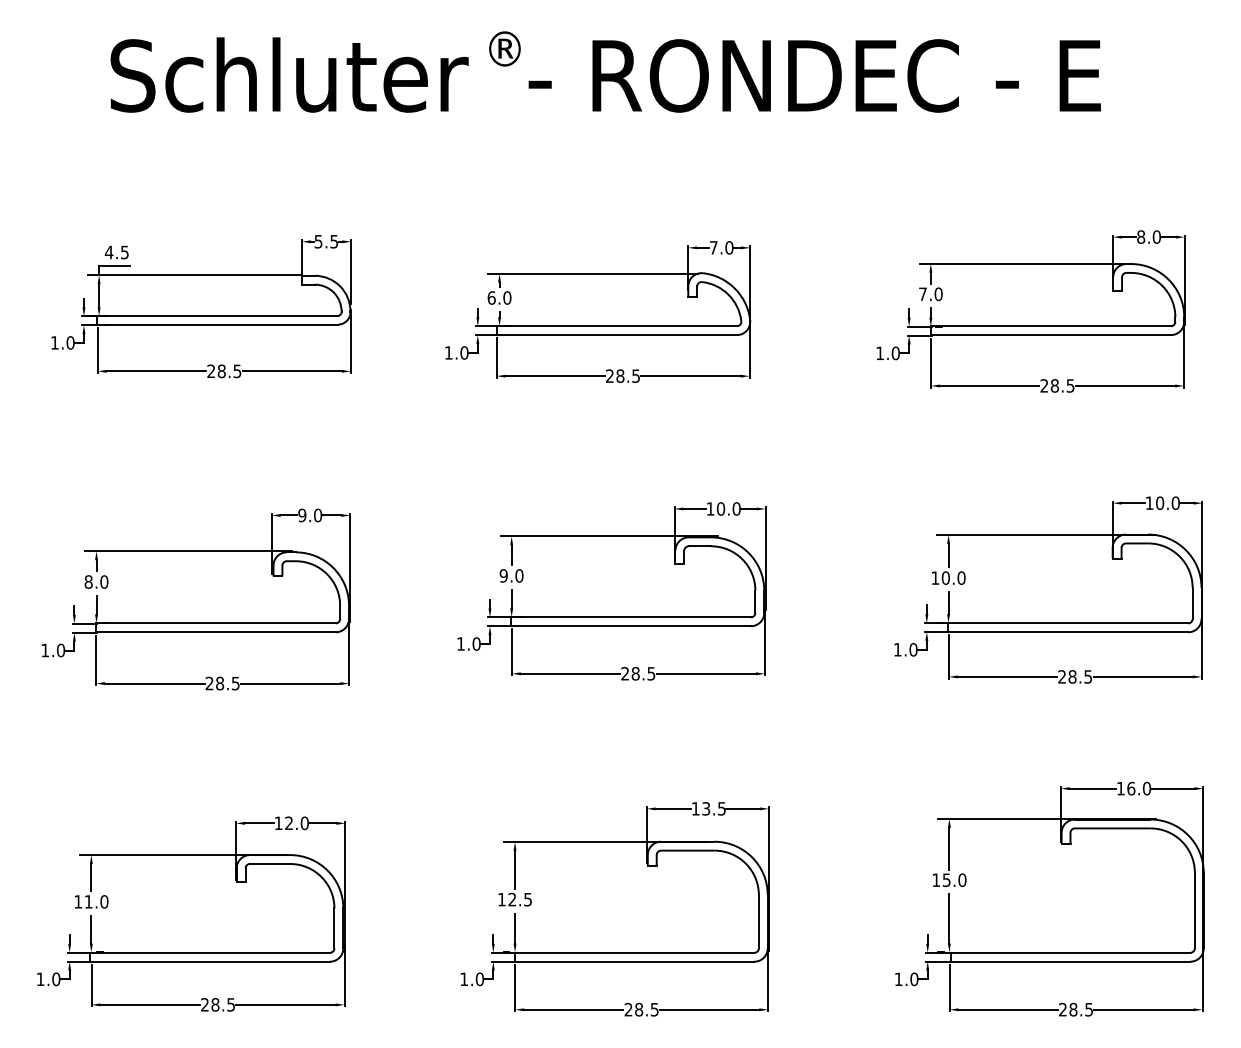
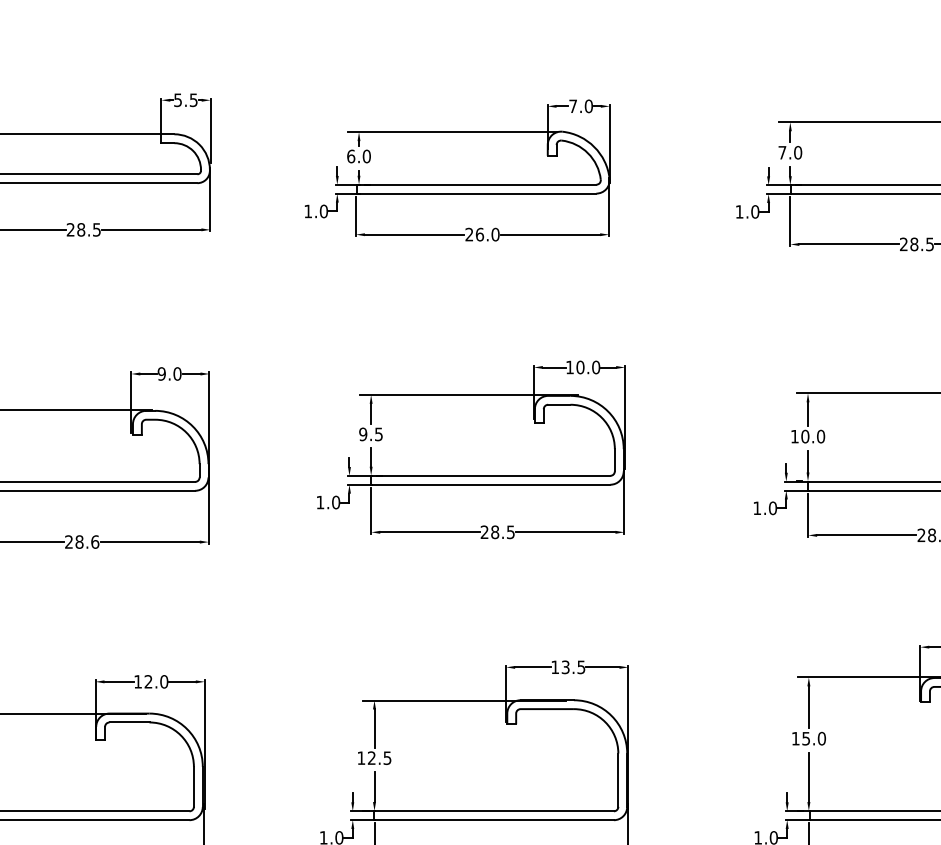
text: (628, 375) -> (487, 234), 28.5 -> 26.0
text: (519, 575) -> (378, 434), 9.0 -> 9.5
text: (235, 683) -> (94, 542), 28.5 -> 28.6

